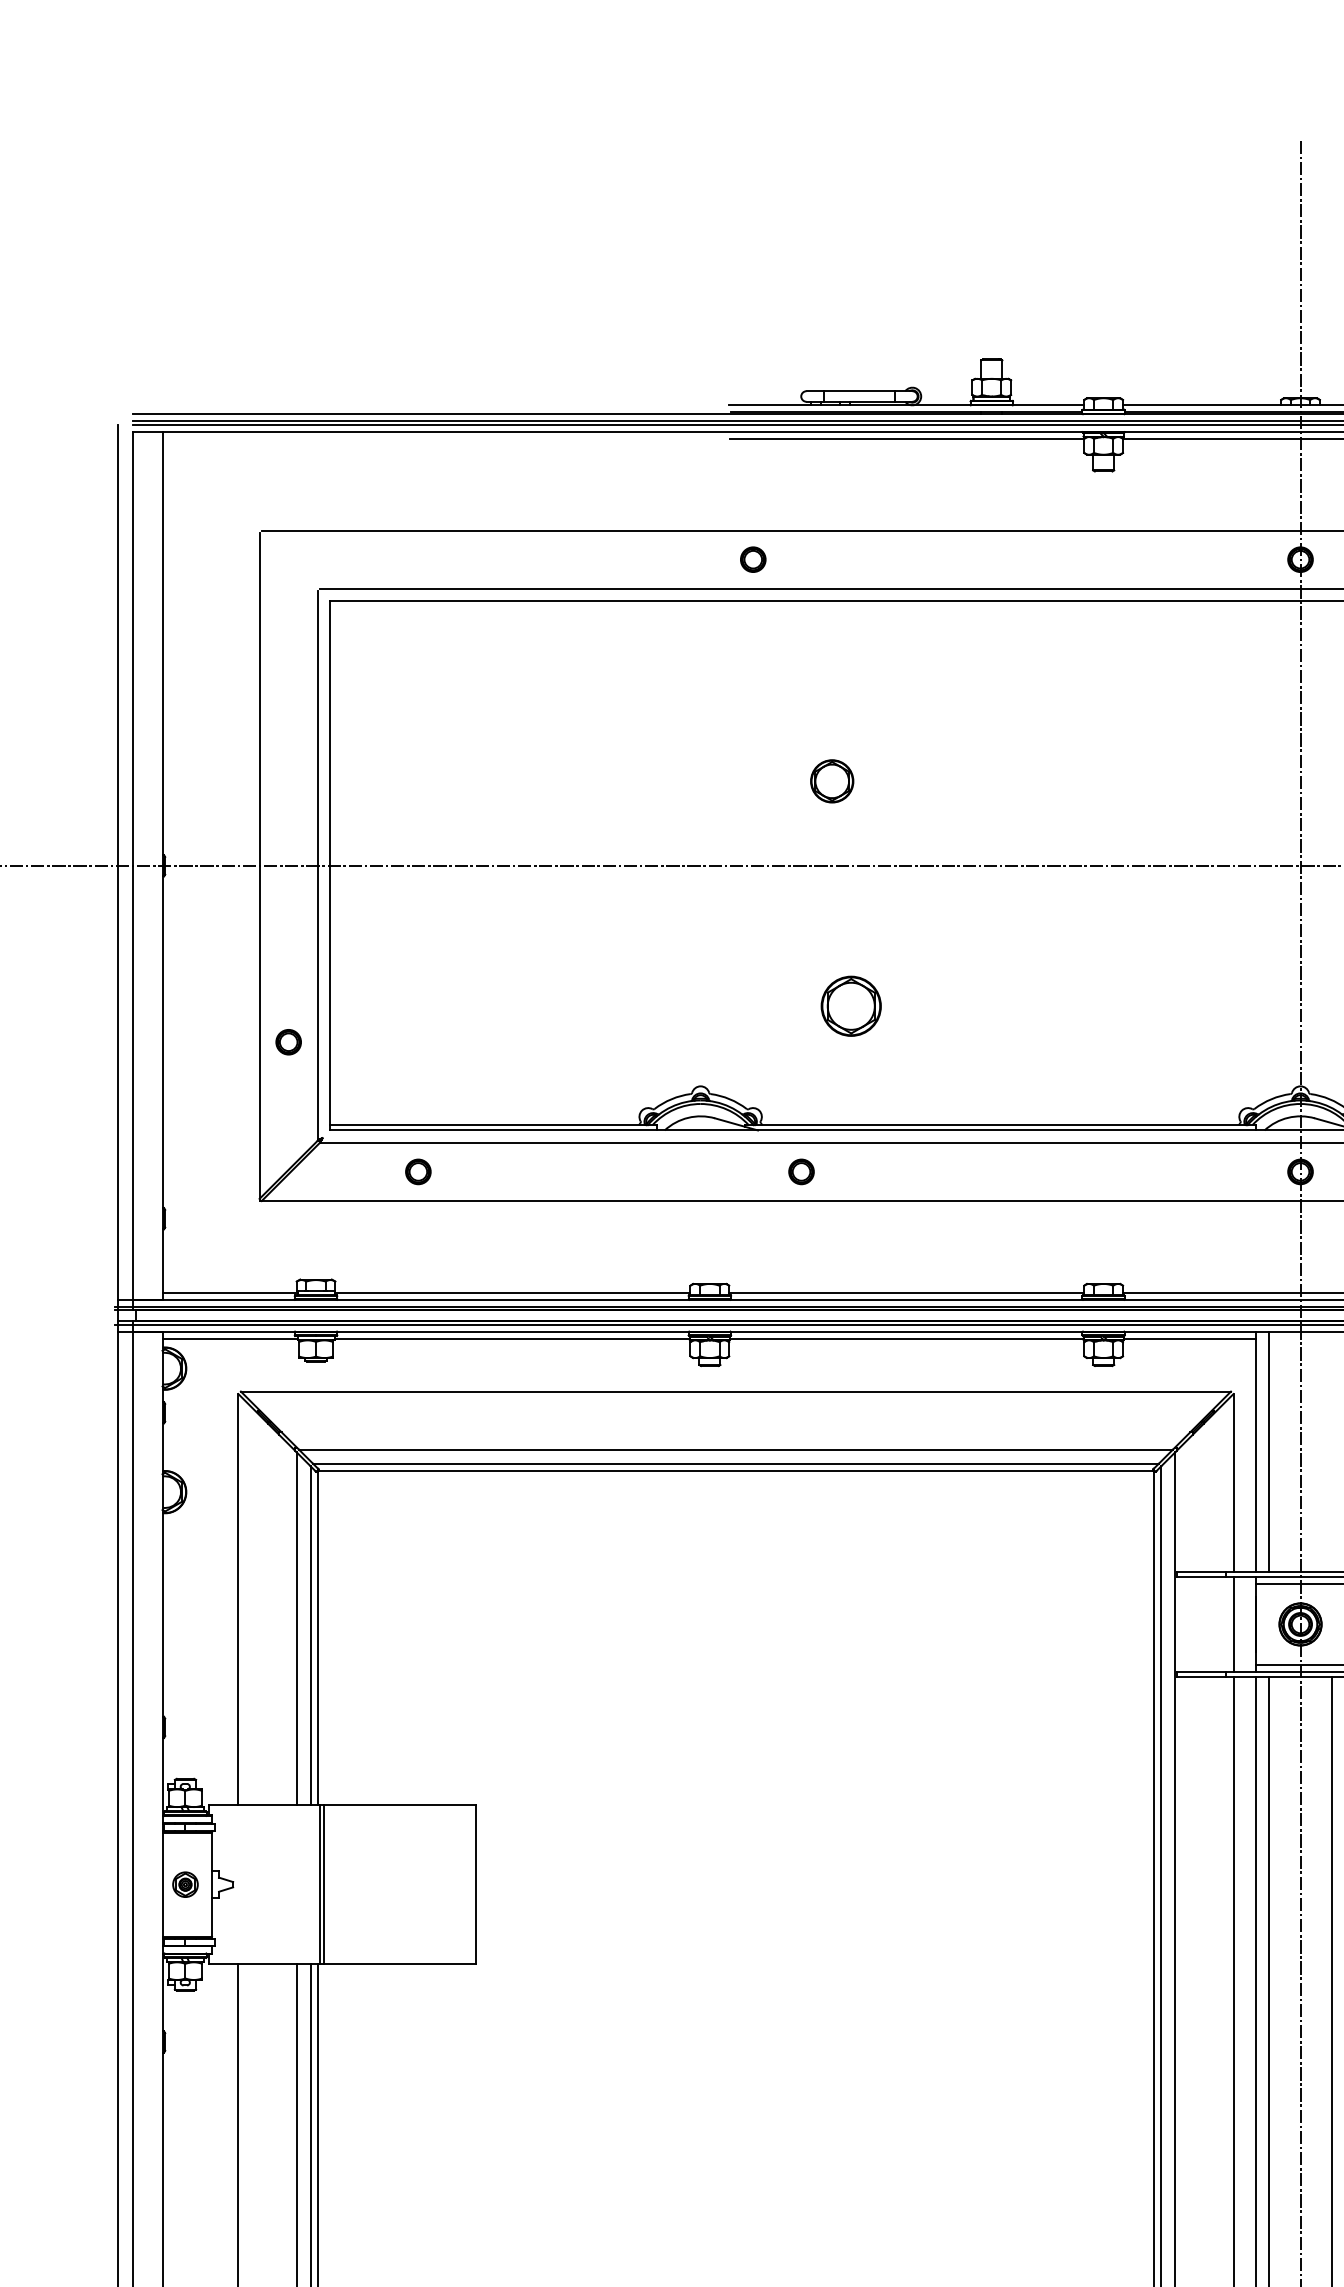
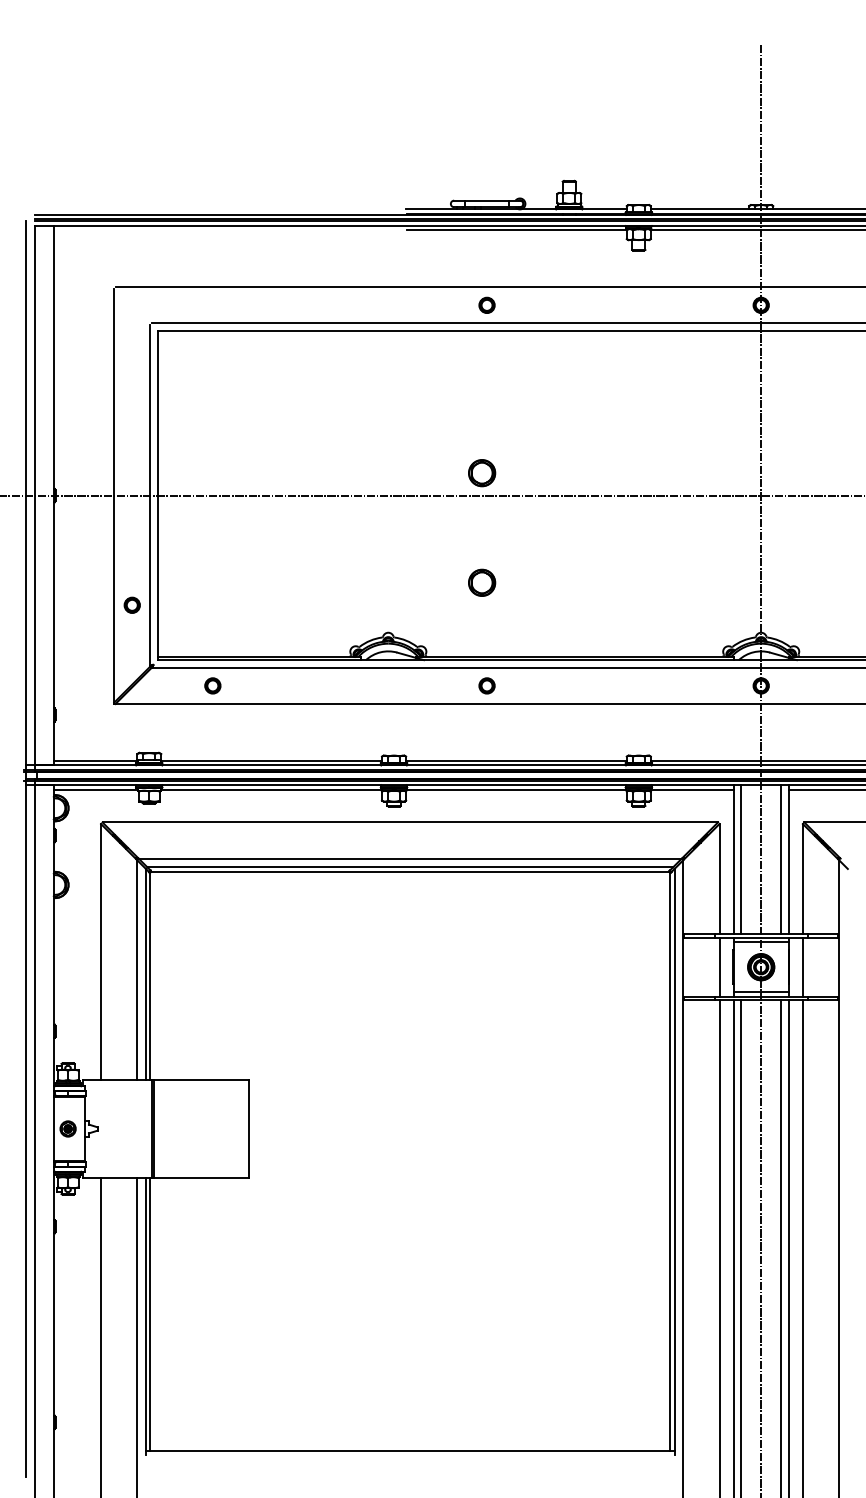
part: (752, 558) -> (486, 304), moved
part: (832, 781) -> (482, 473), moved
part: (852, 1005) -> (482, 582), size x0.71
part: (800, 1171) -> (486, 685), moved
line: (1331, 1451) -> (780, 859), added

